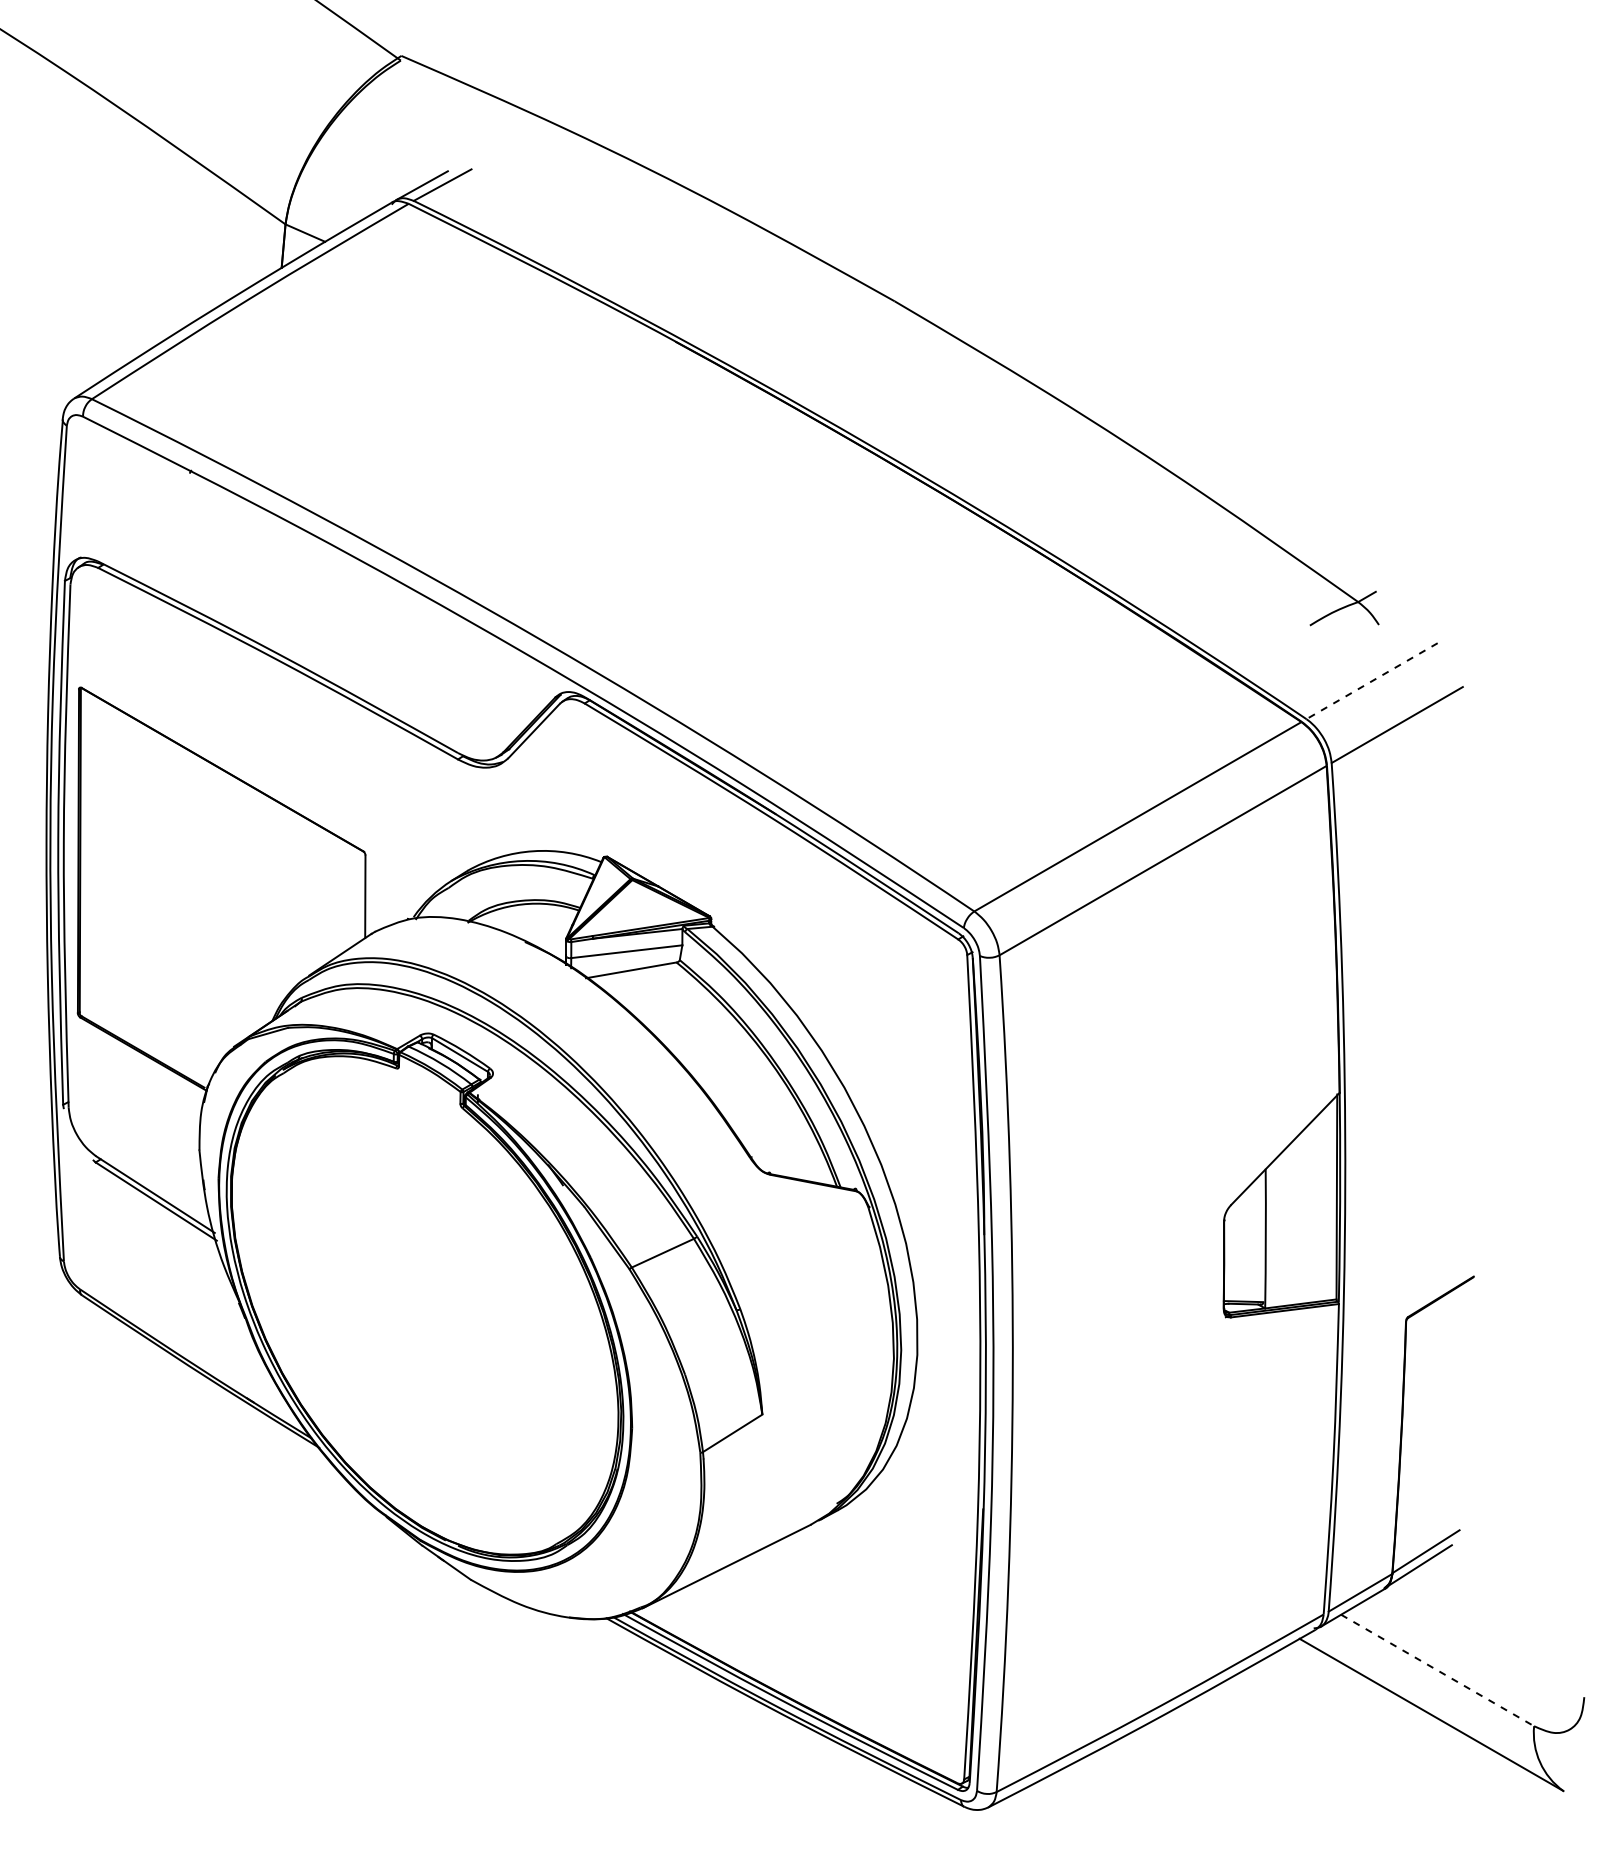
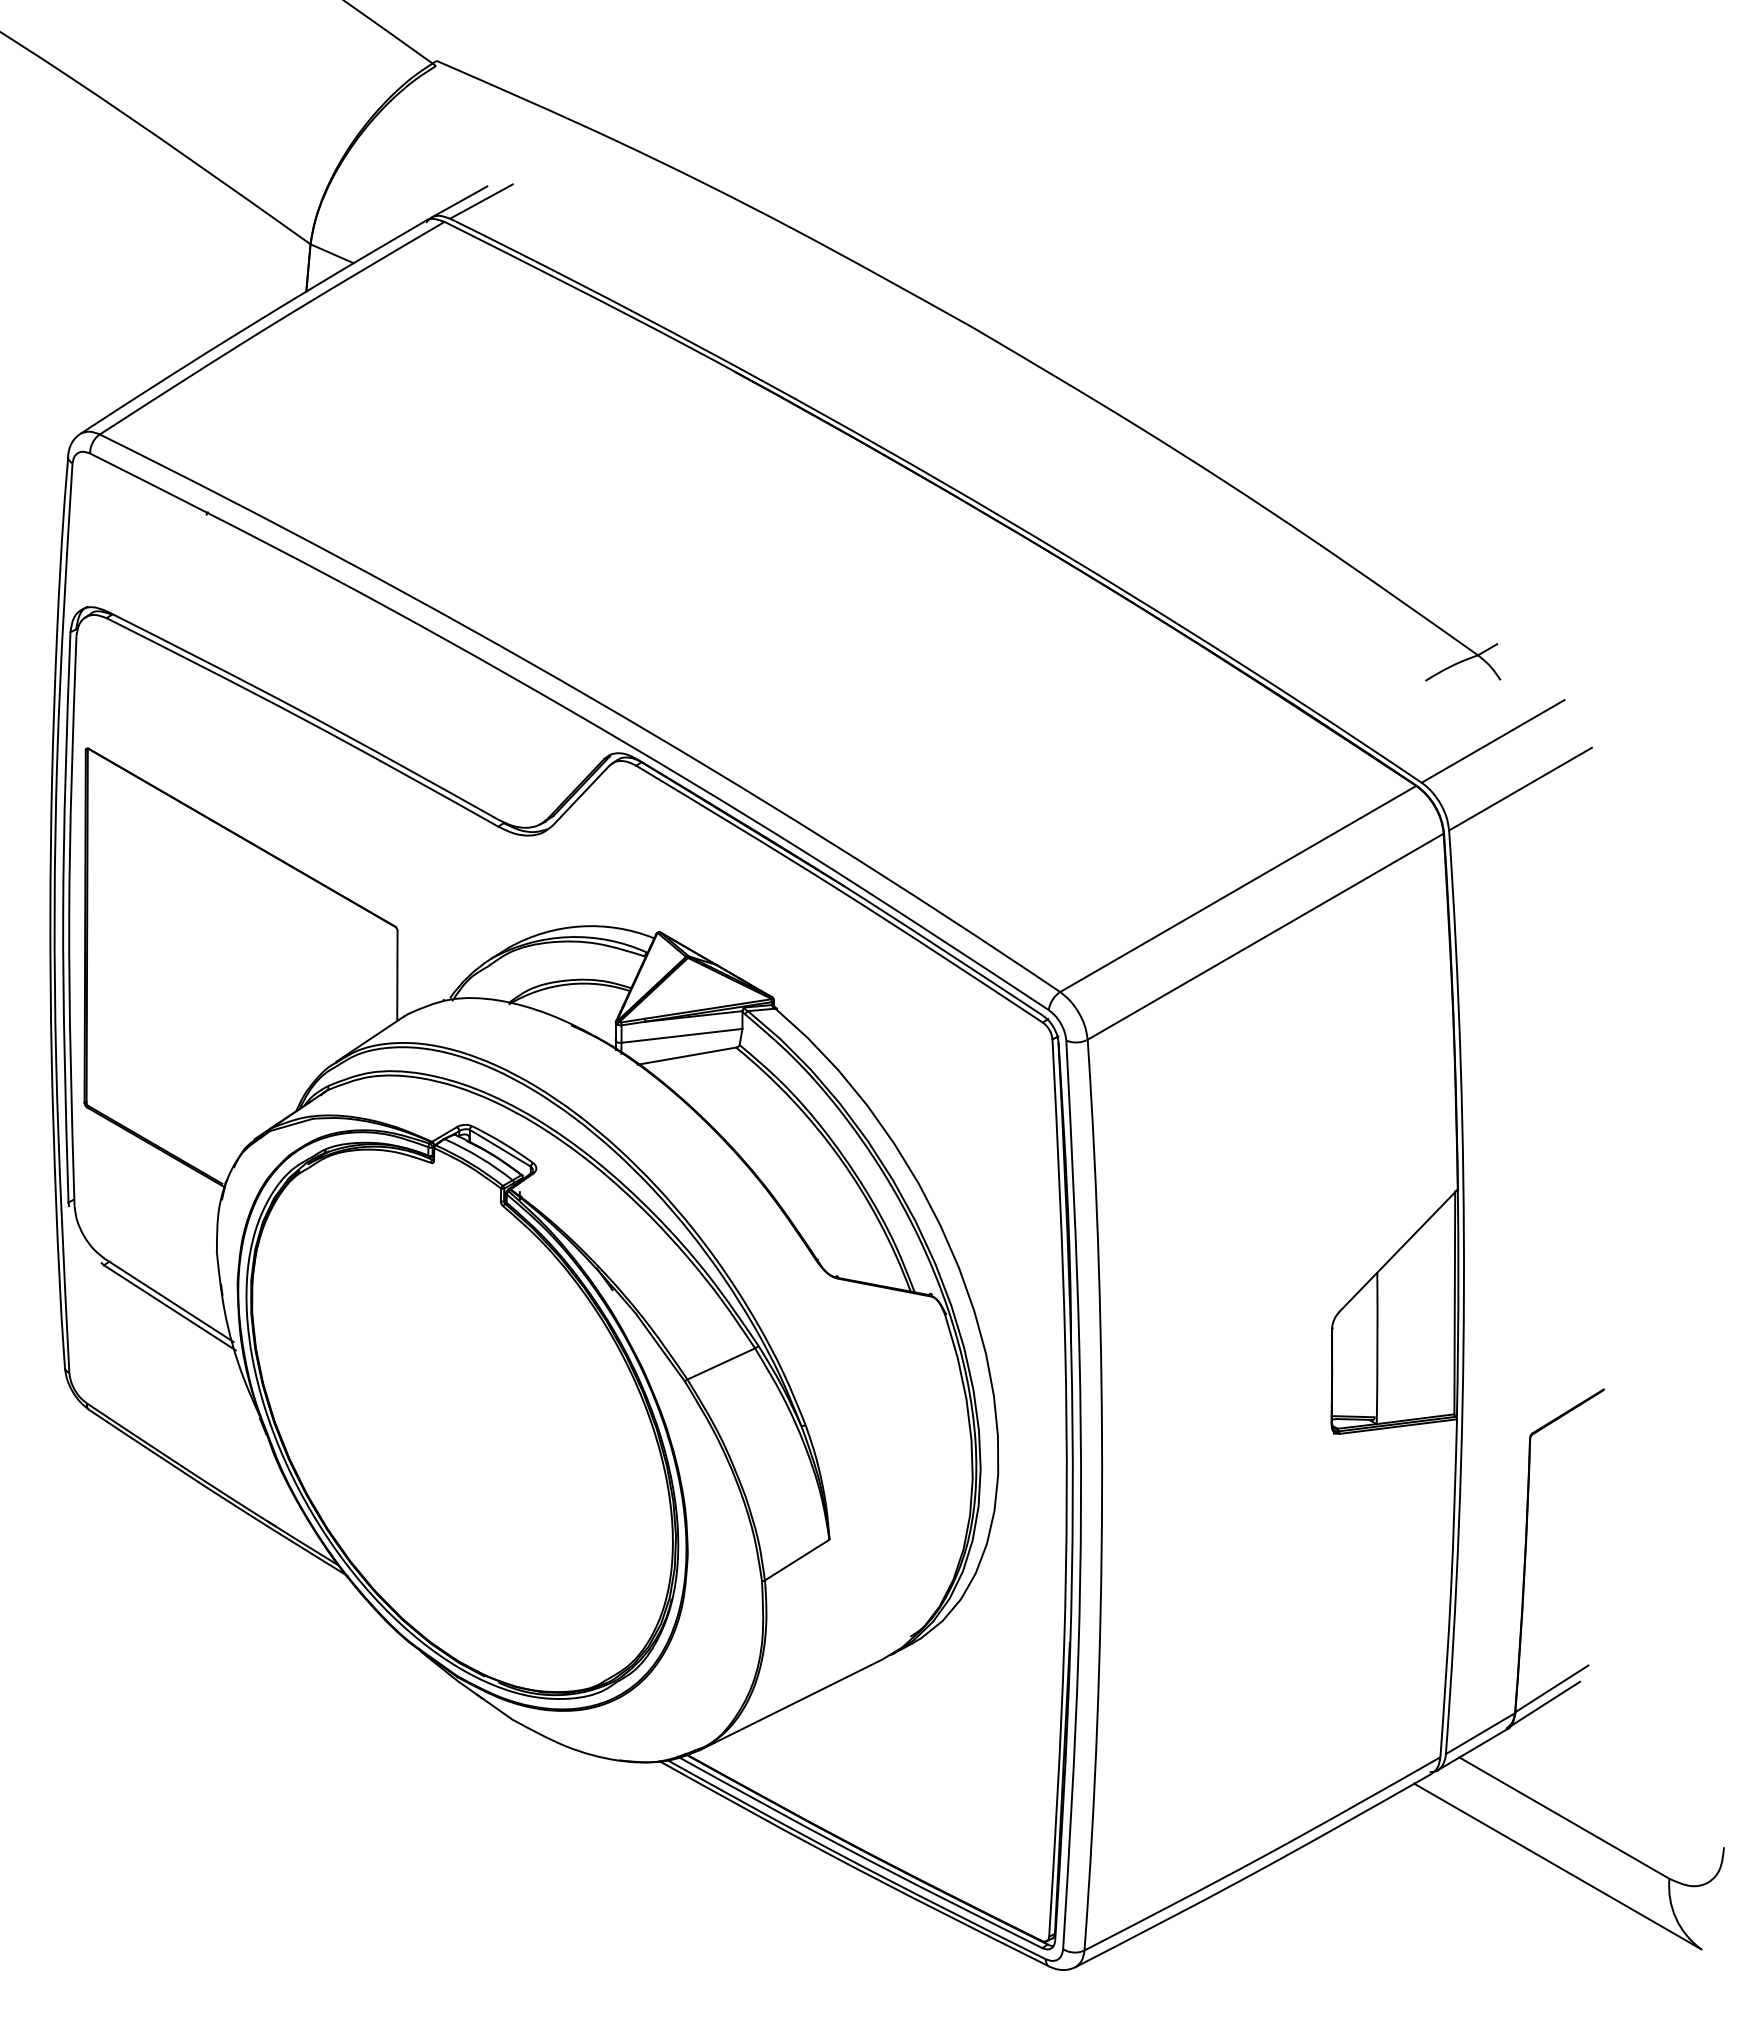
line: (1372, 681) -> (1493, 741), dashed -> solid
line: (1437, 1670) -> (1564, 1818), dashed -> solid

